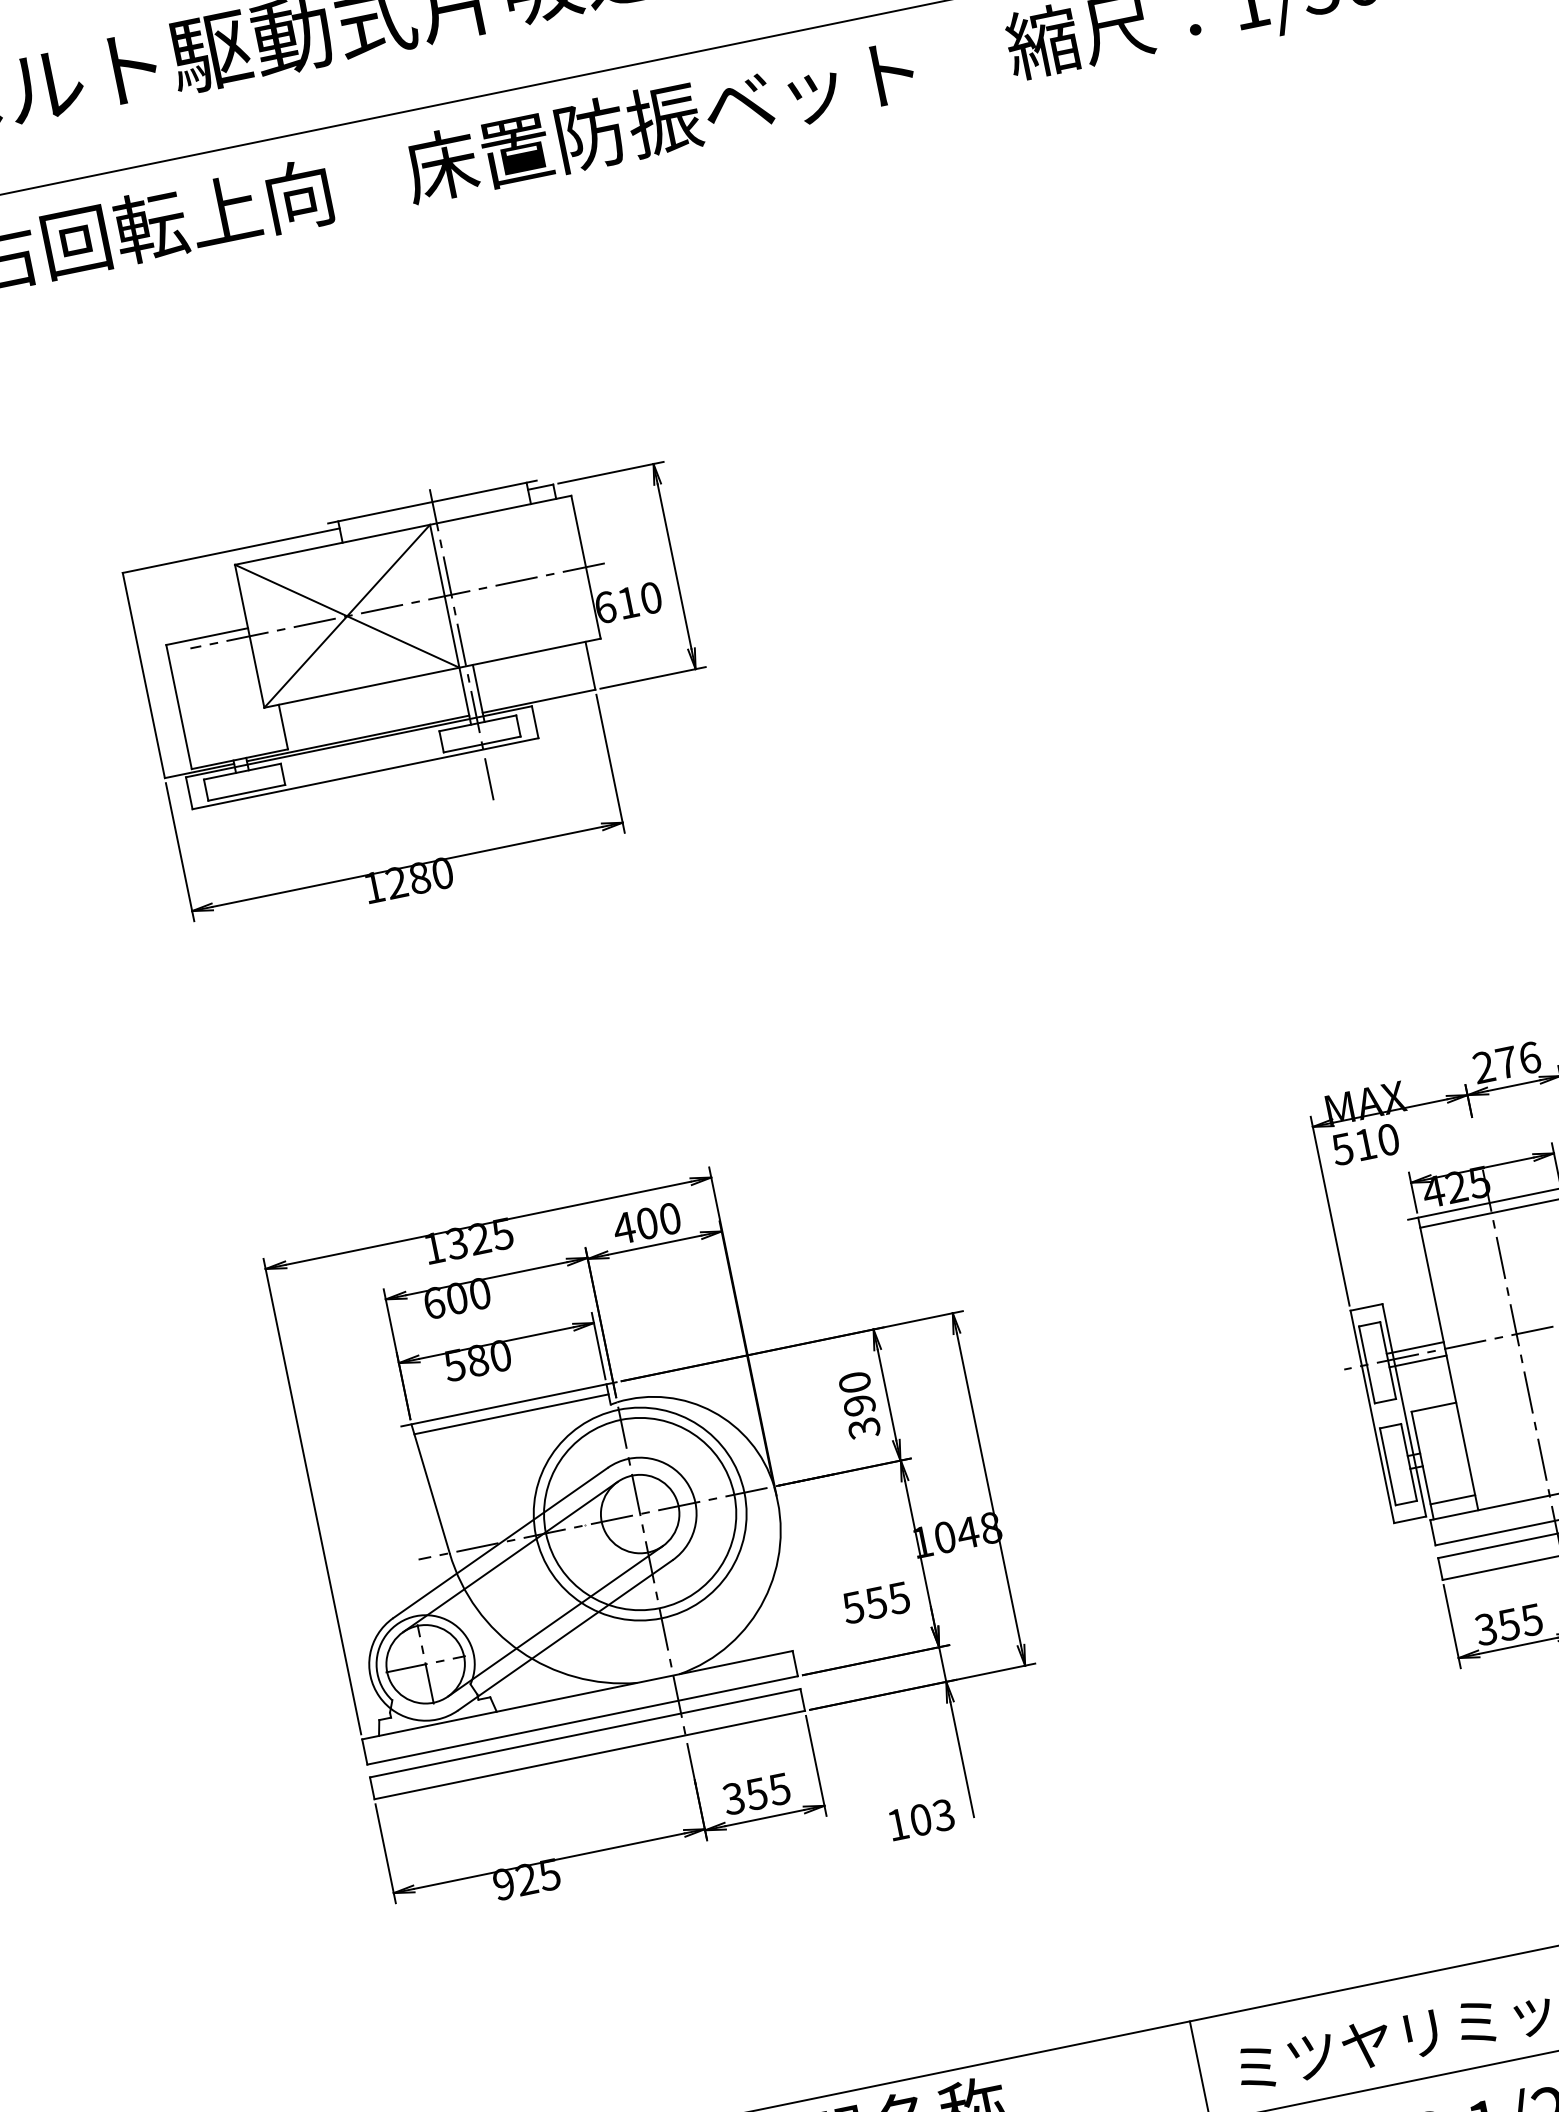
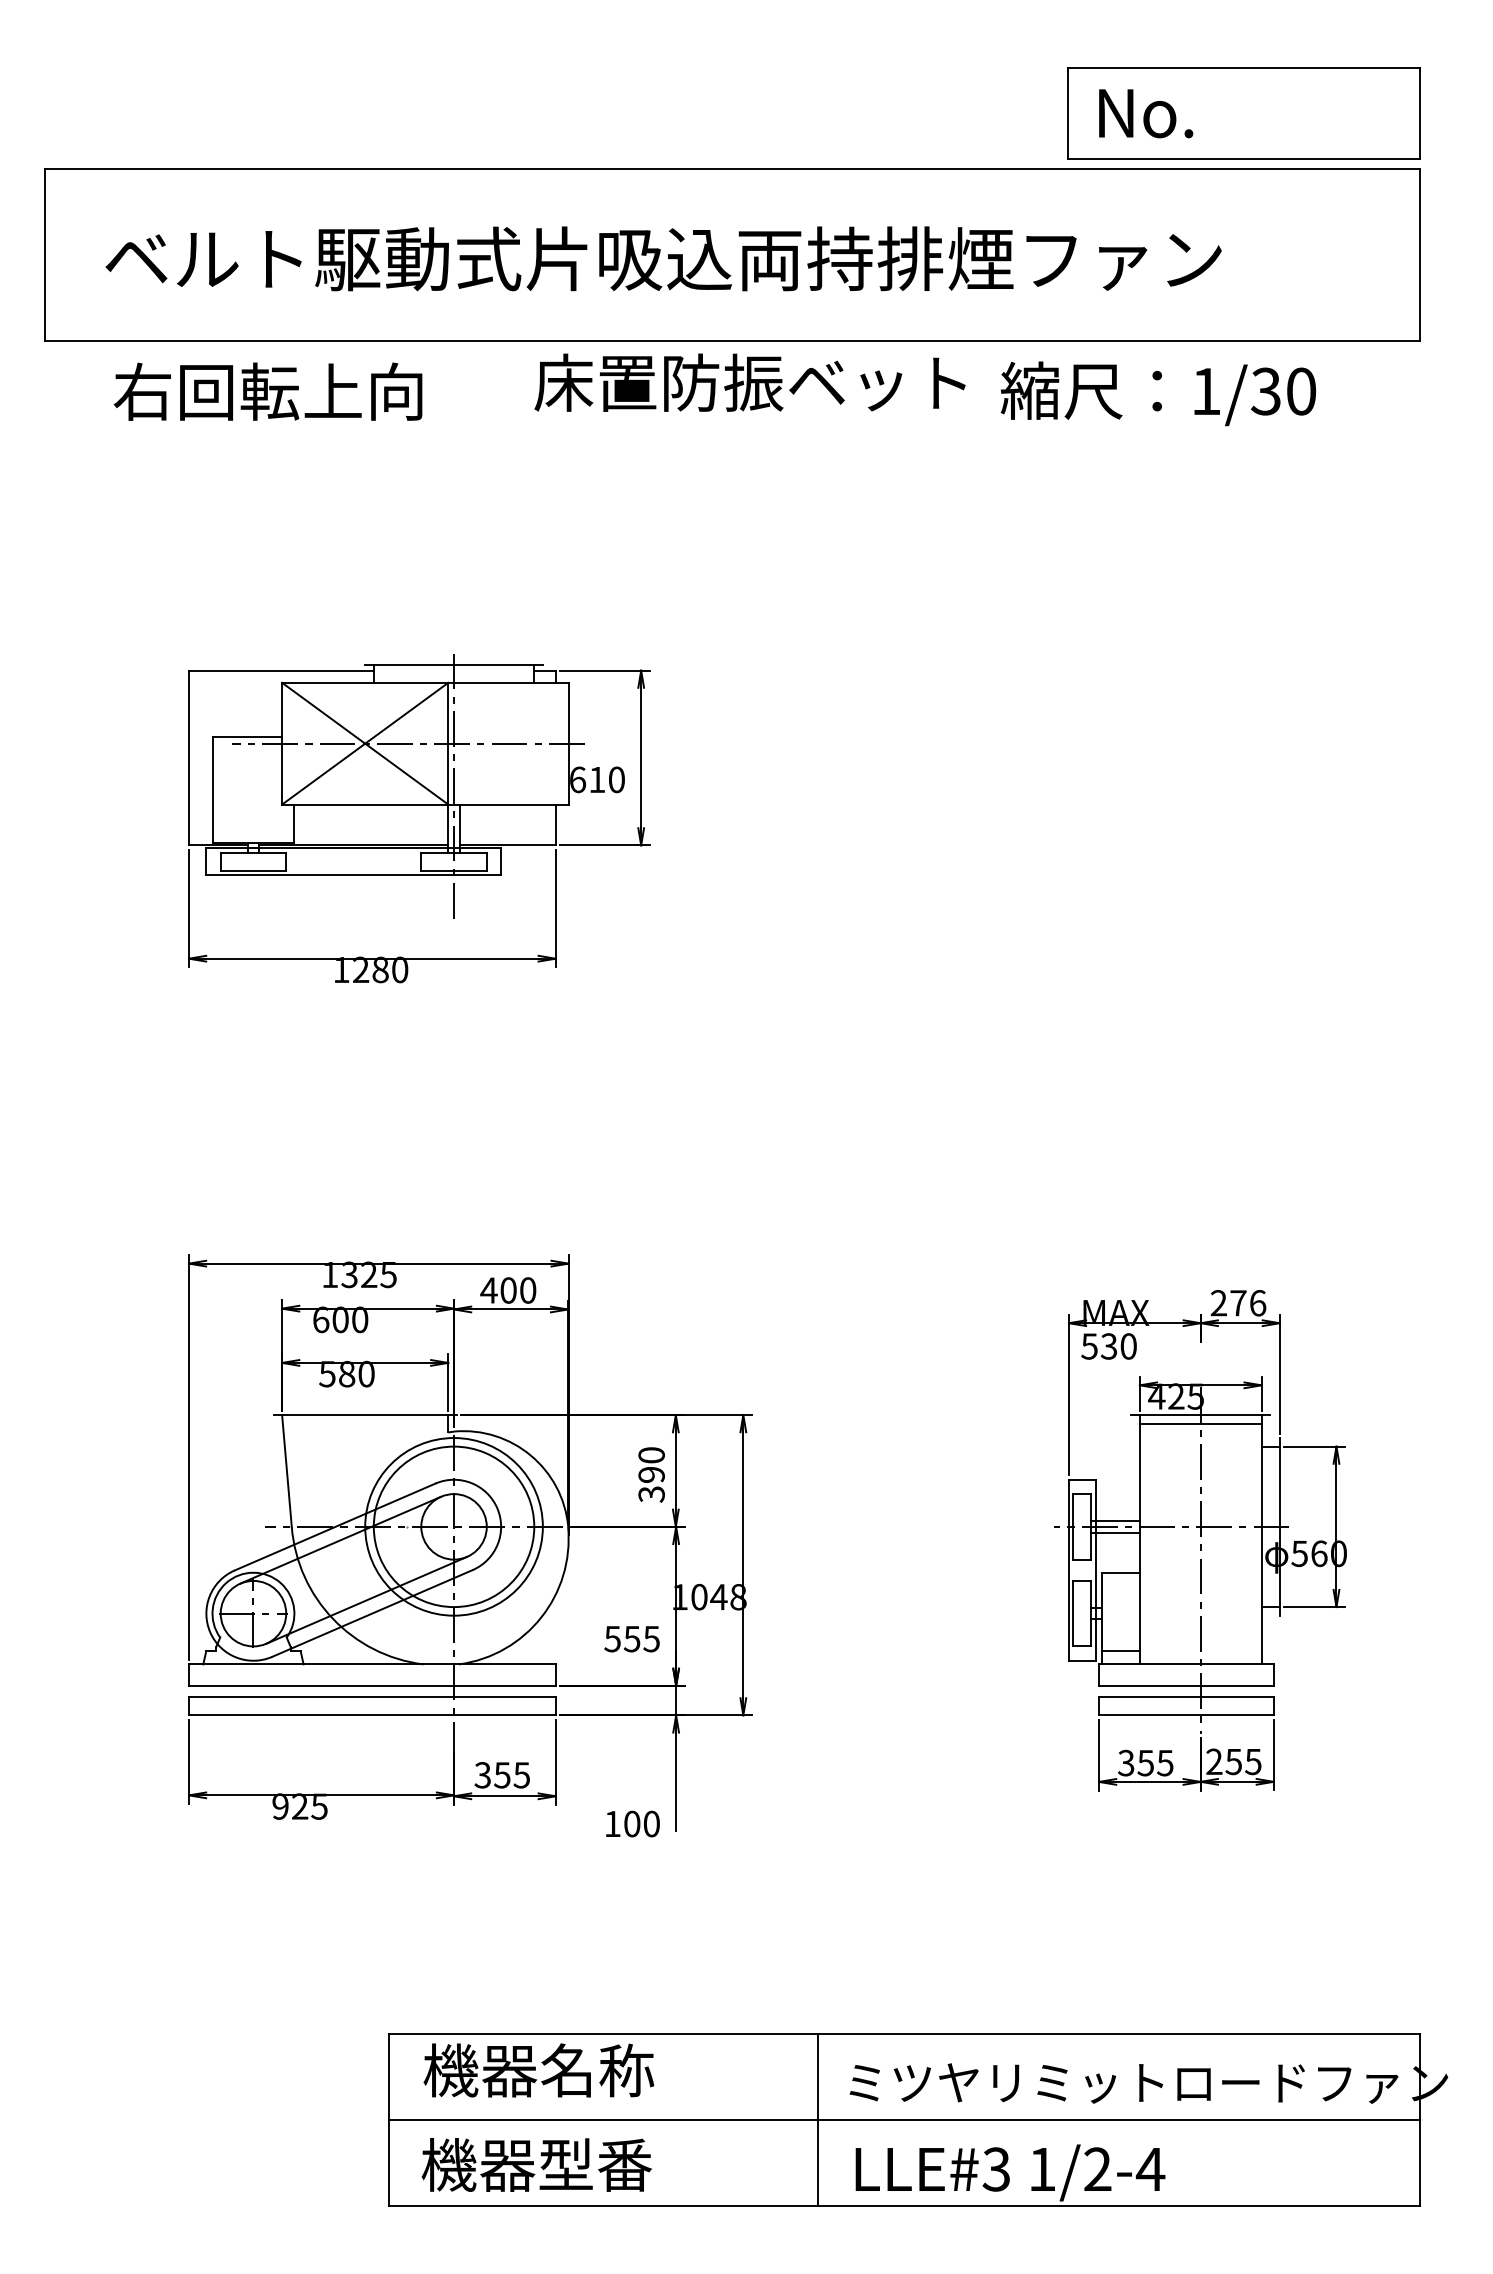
text: (659, 120) -> (749, 382), moved
text: (1364, 1144) -> (1108, 1346), 510 -> 530
line: (511, 1414) -> (365, 1423), removed
text: (943, 1814) -> (651, 1823), 103 -> 100

